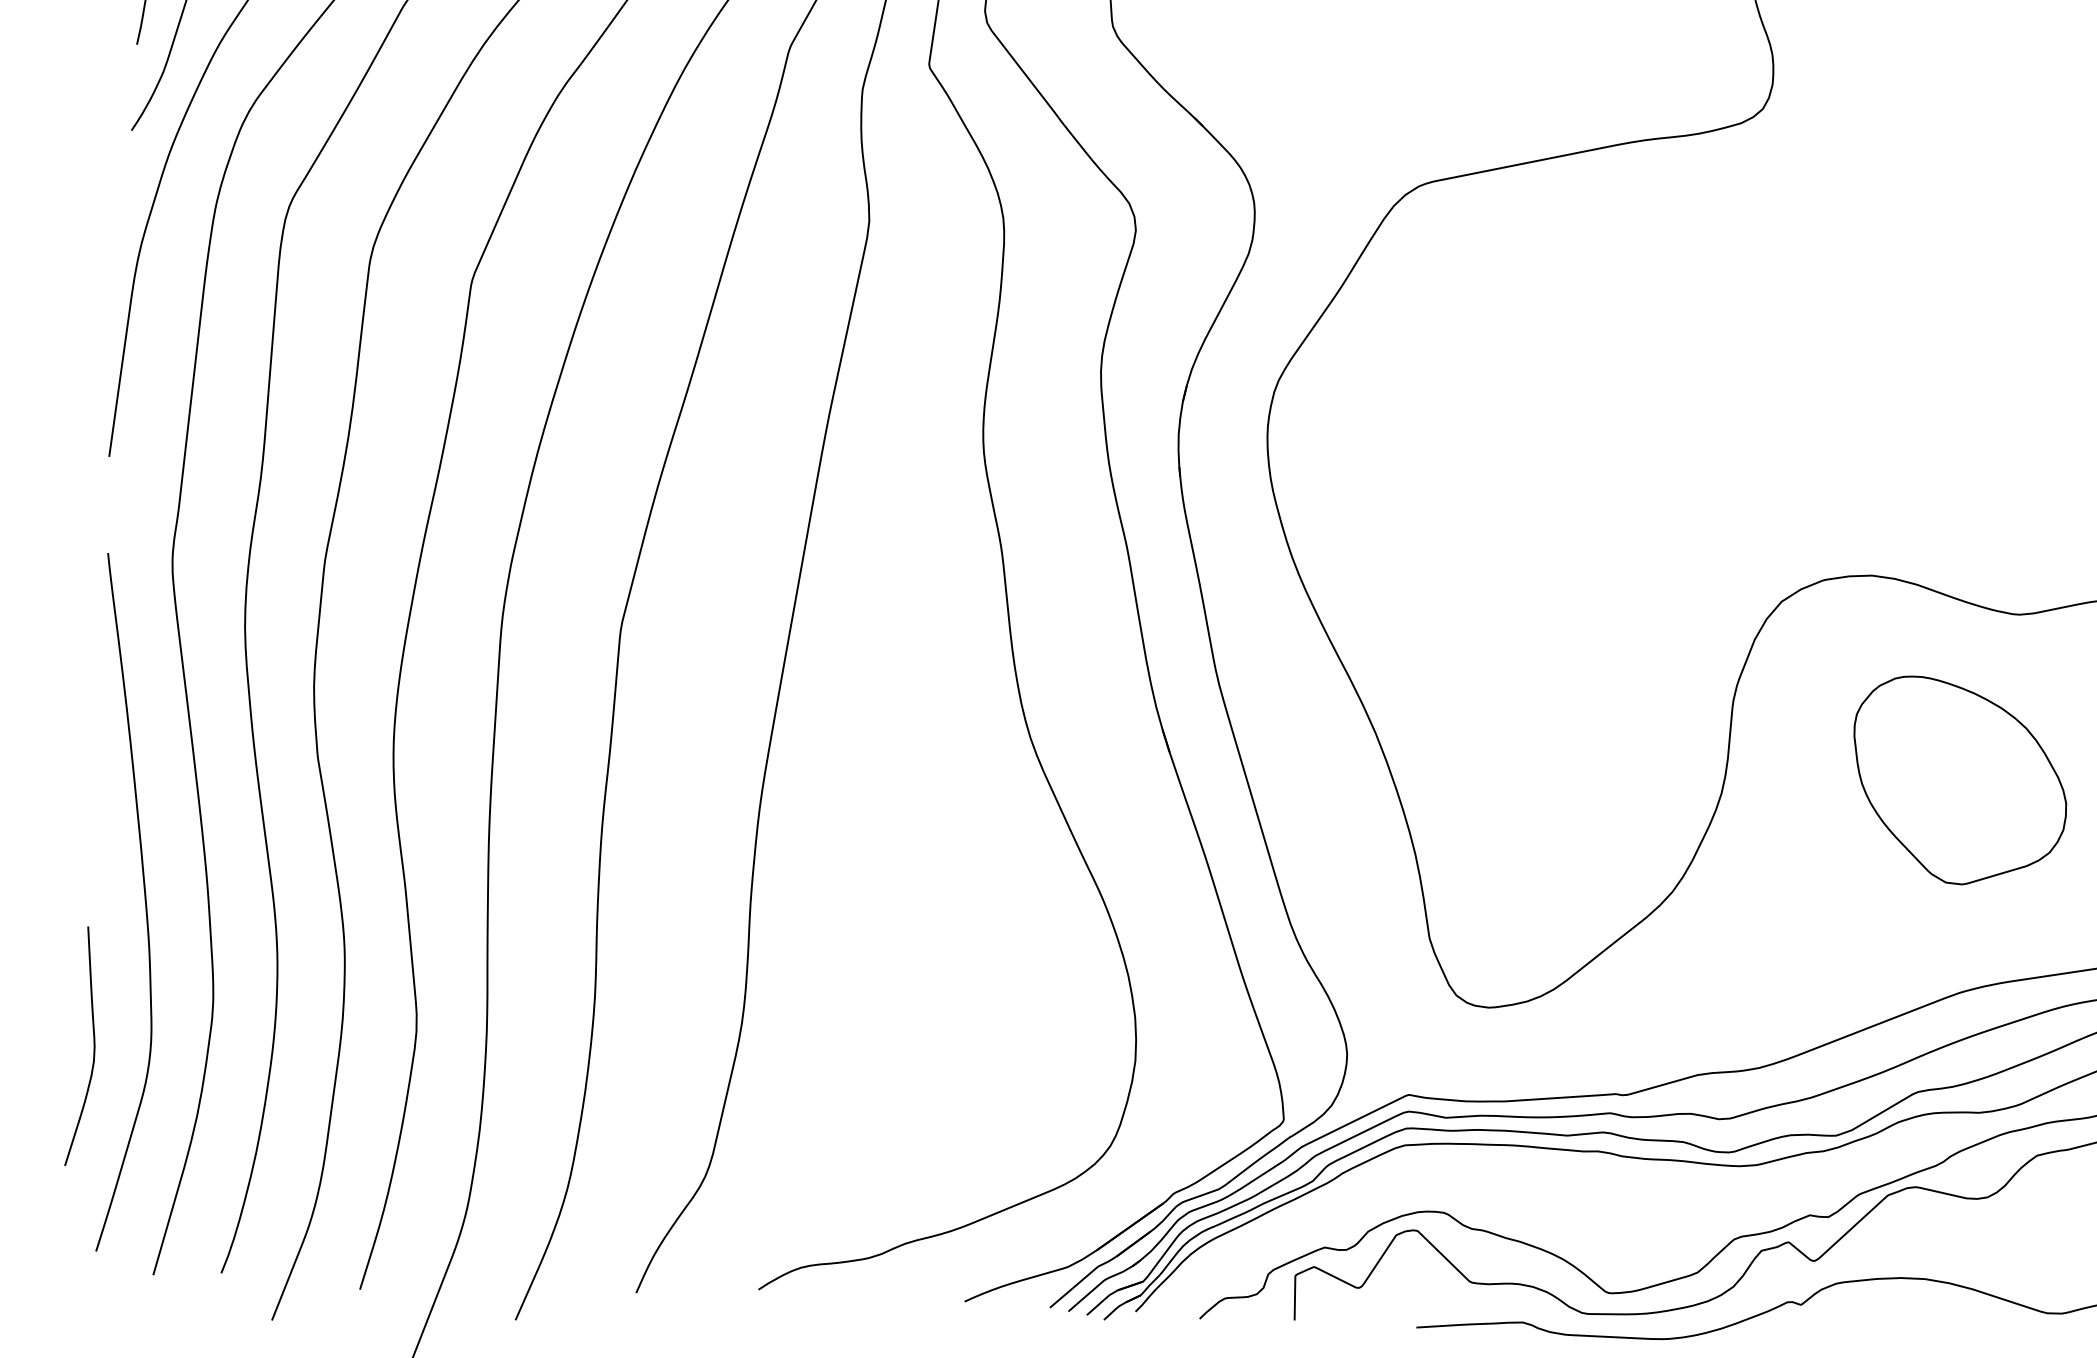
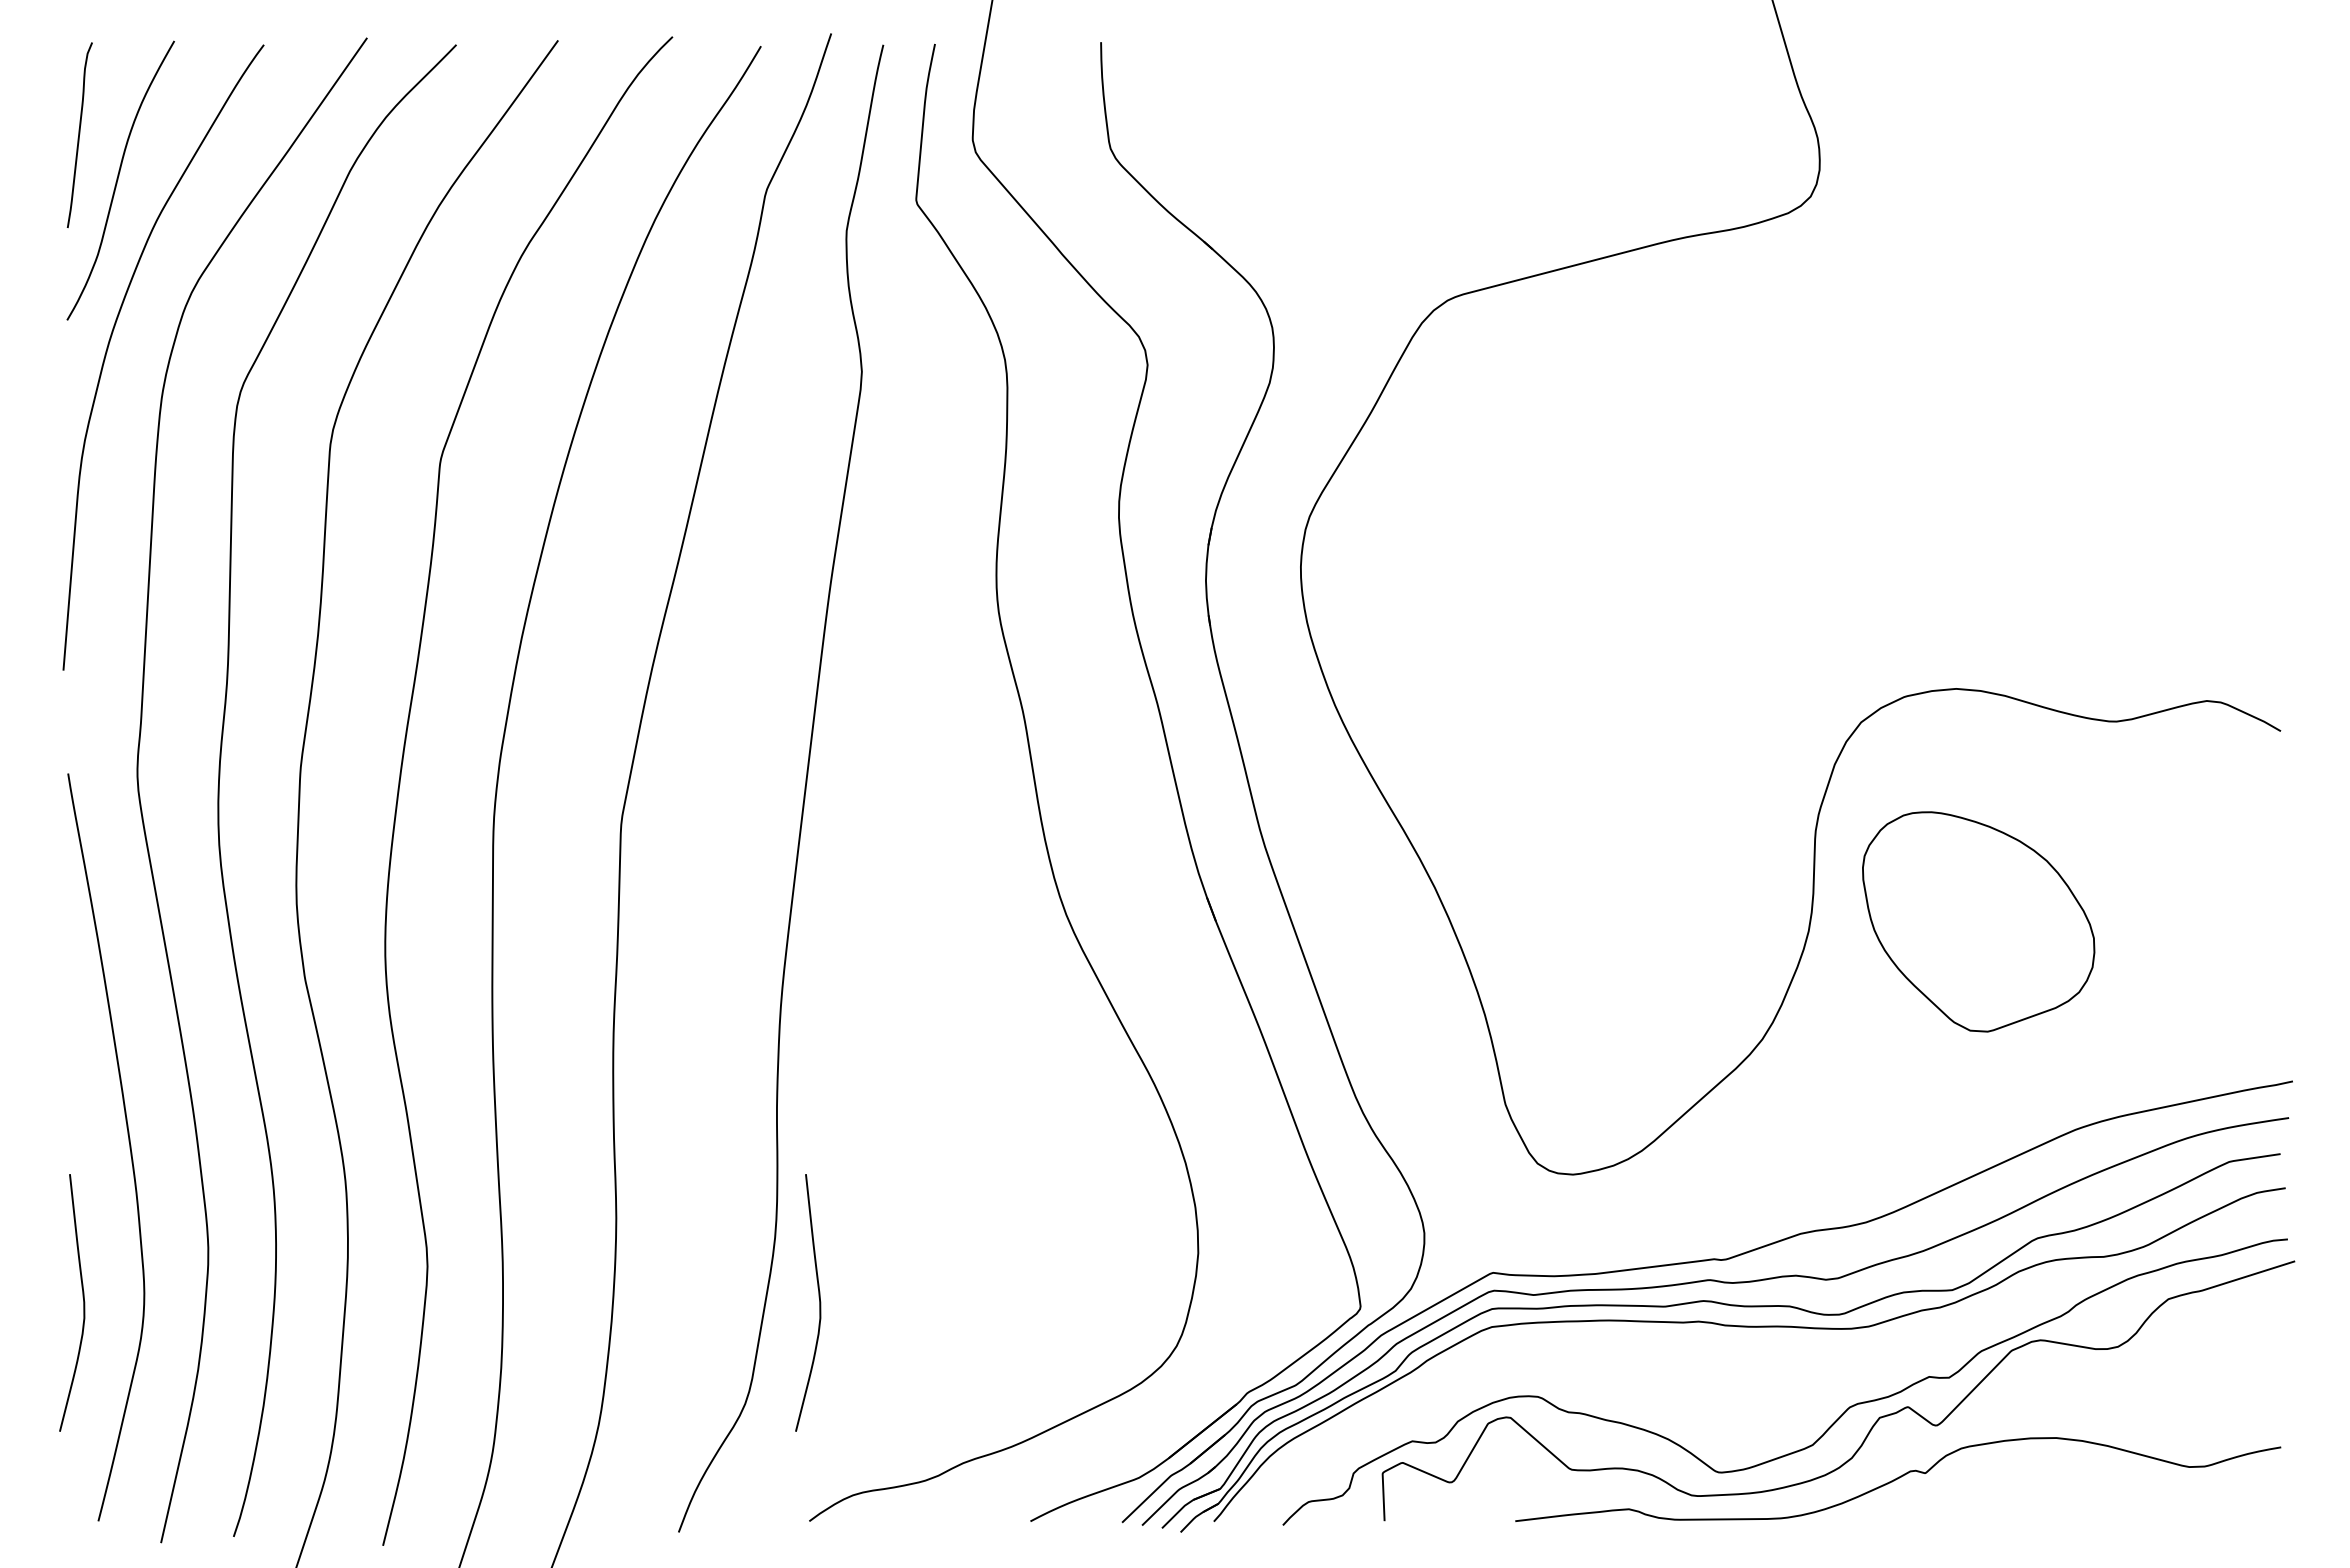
part: (1959, 781) -> (1978, 921), moved
curve: (779, 1086) -> (819, 1302), added

